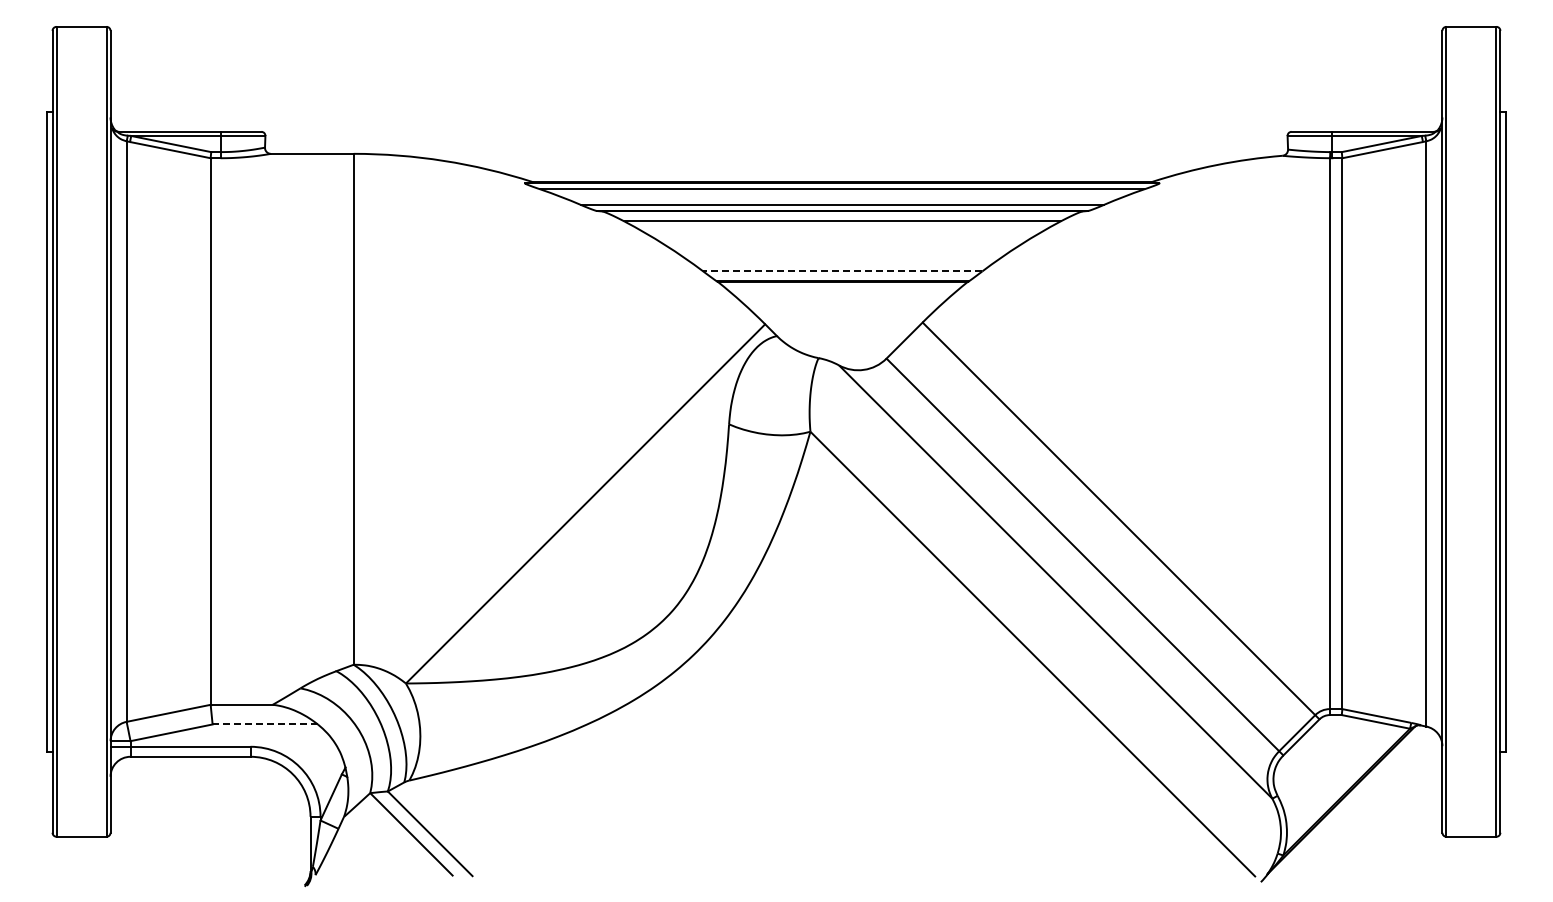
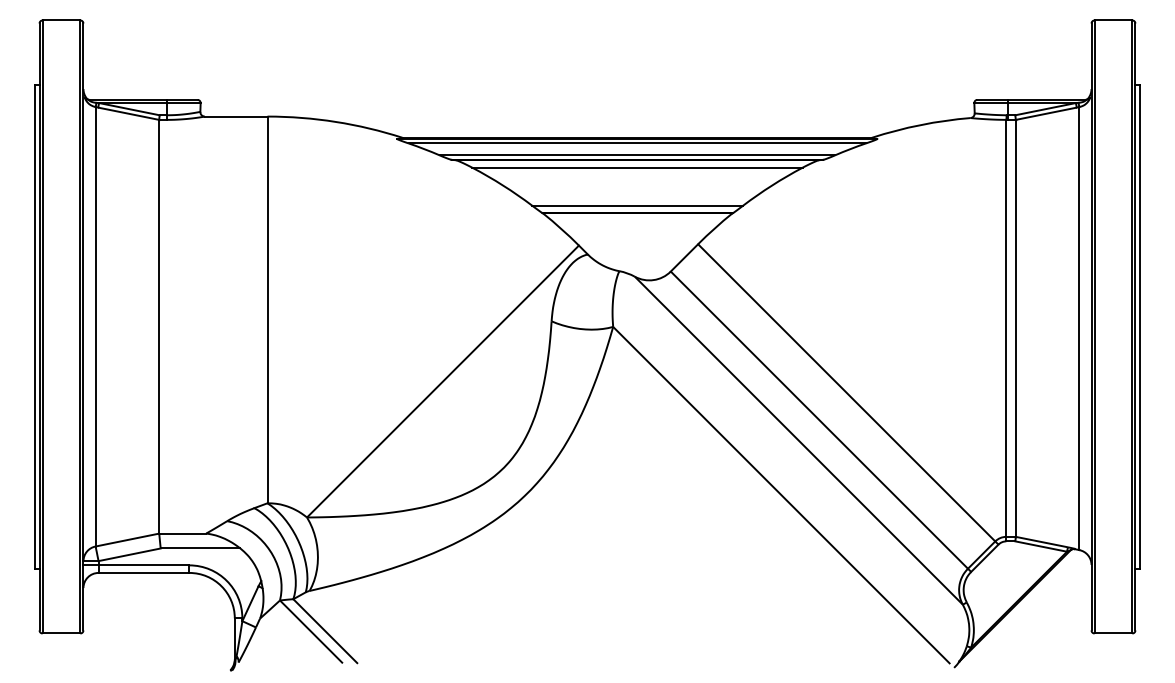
line: (842, 271) -> (637, 205), dashed -> solid
line: (265, 724) -> (200, 548), dashed -> solid

